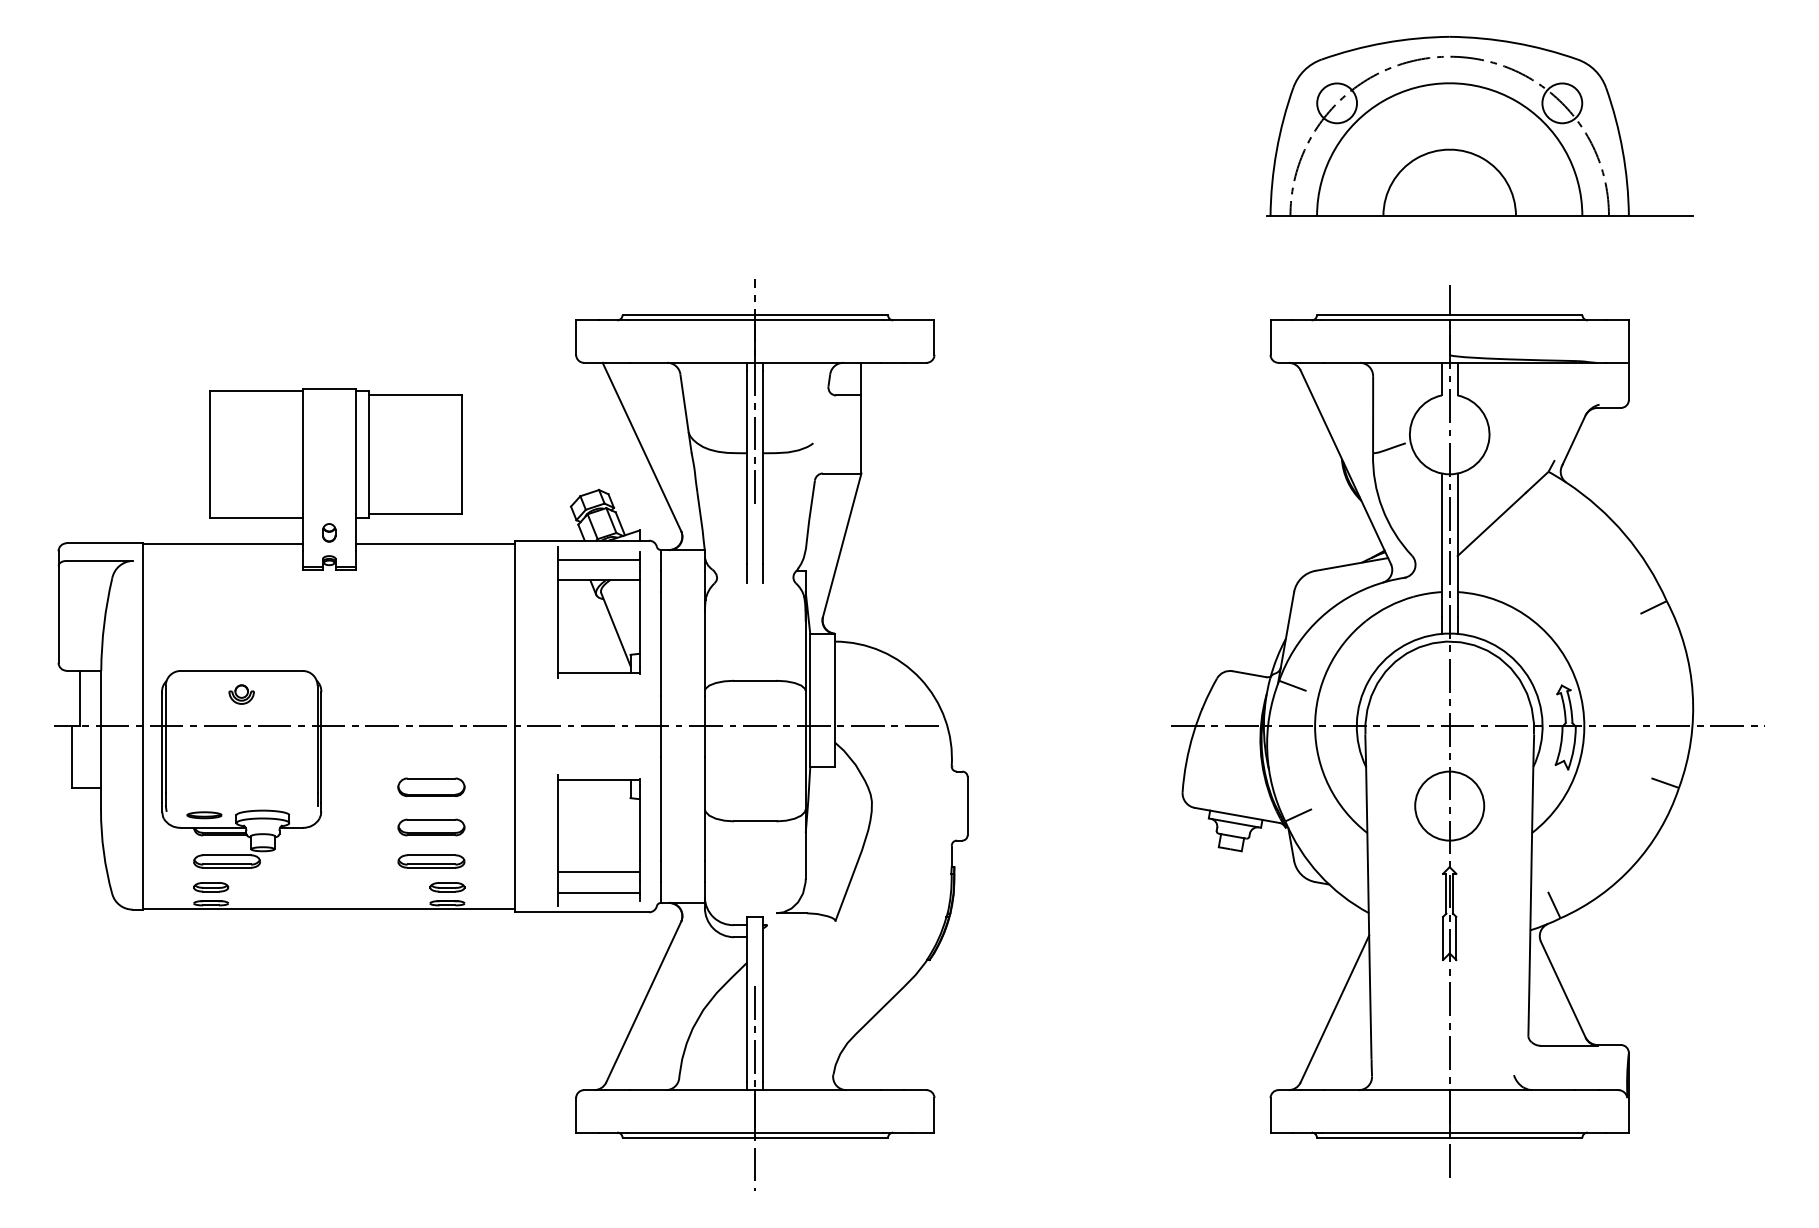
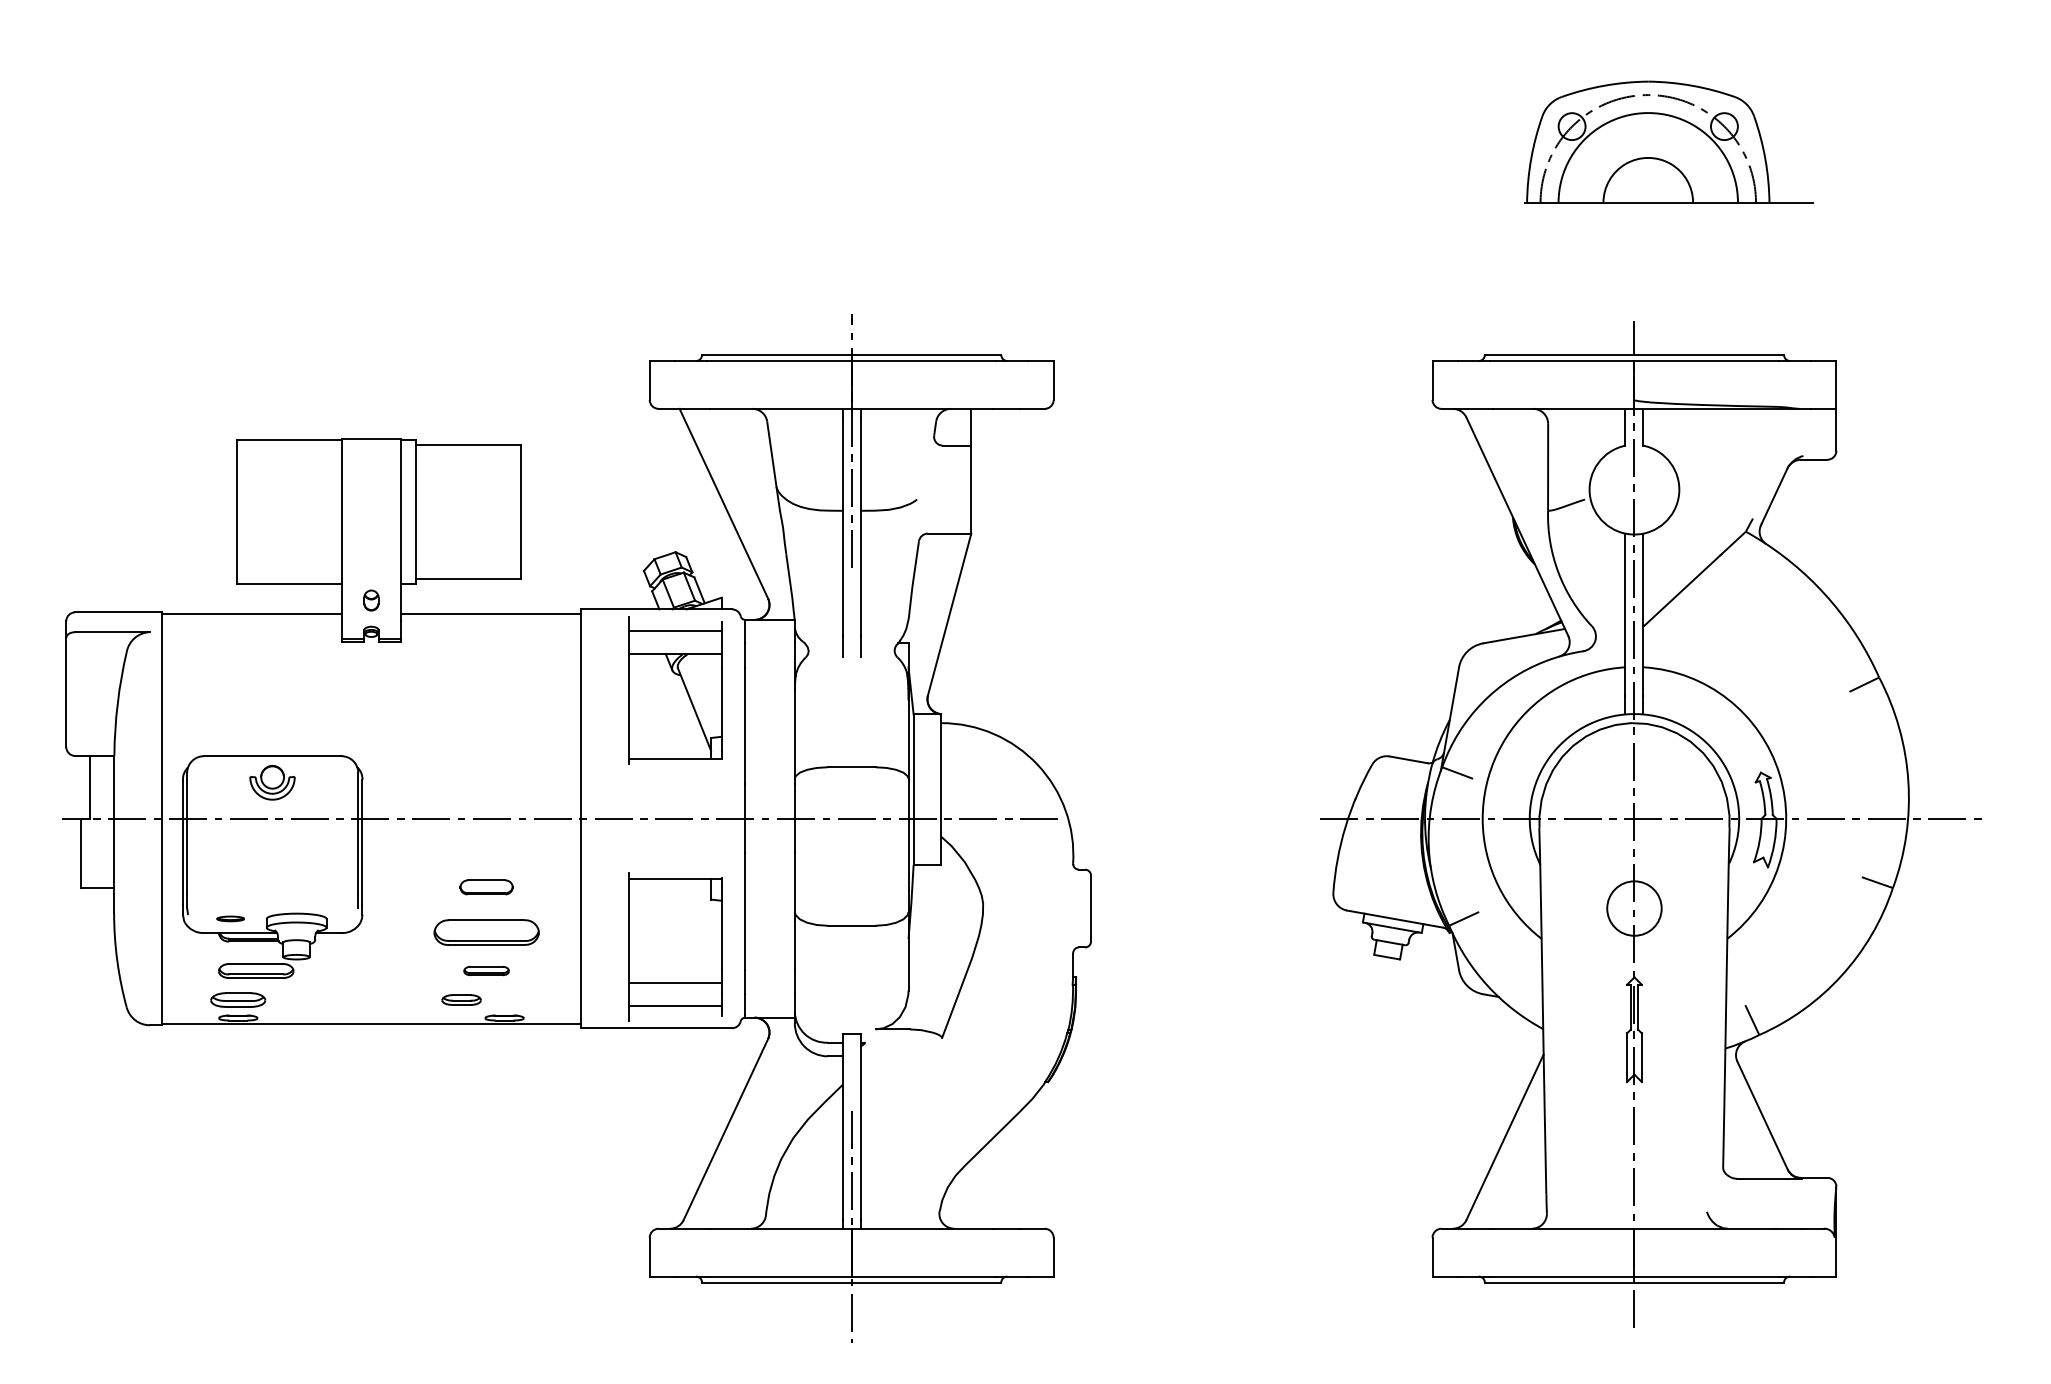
part: (1479, 125) -> (1668, 141), size x0.6
part: (241, 694) -> (272, 782), size x1.6
part: (431, 787) -> (486, 887), size x0.7
circle: (1449, 806) -> (1634, 908), size x0.7
part: (204, 814) -> (230, 918), size x0.7
part: (431, 827) -> (486, 932), size x1.4
part: (431, 861) -> (486, 970), size x0.6
part: (211, 886) -> (238, 999), size x1.4
part: (447, 886) -> (461, 999), moved

